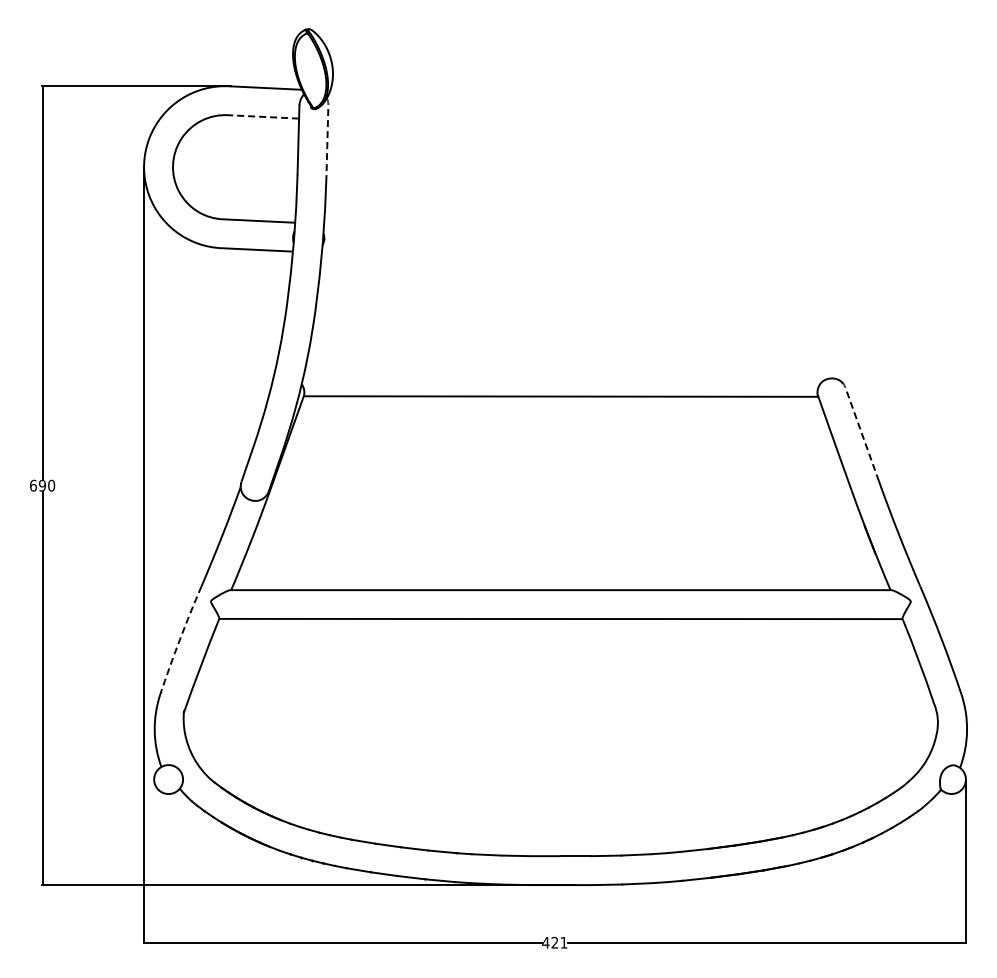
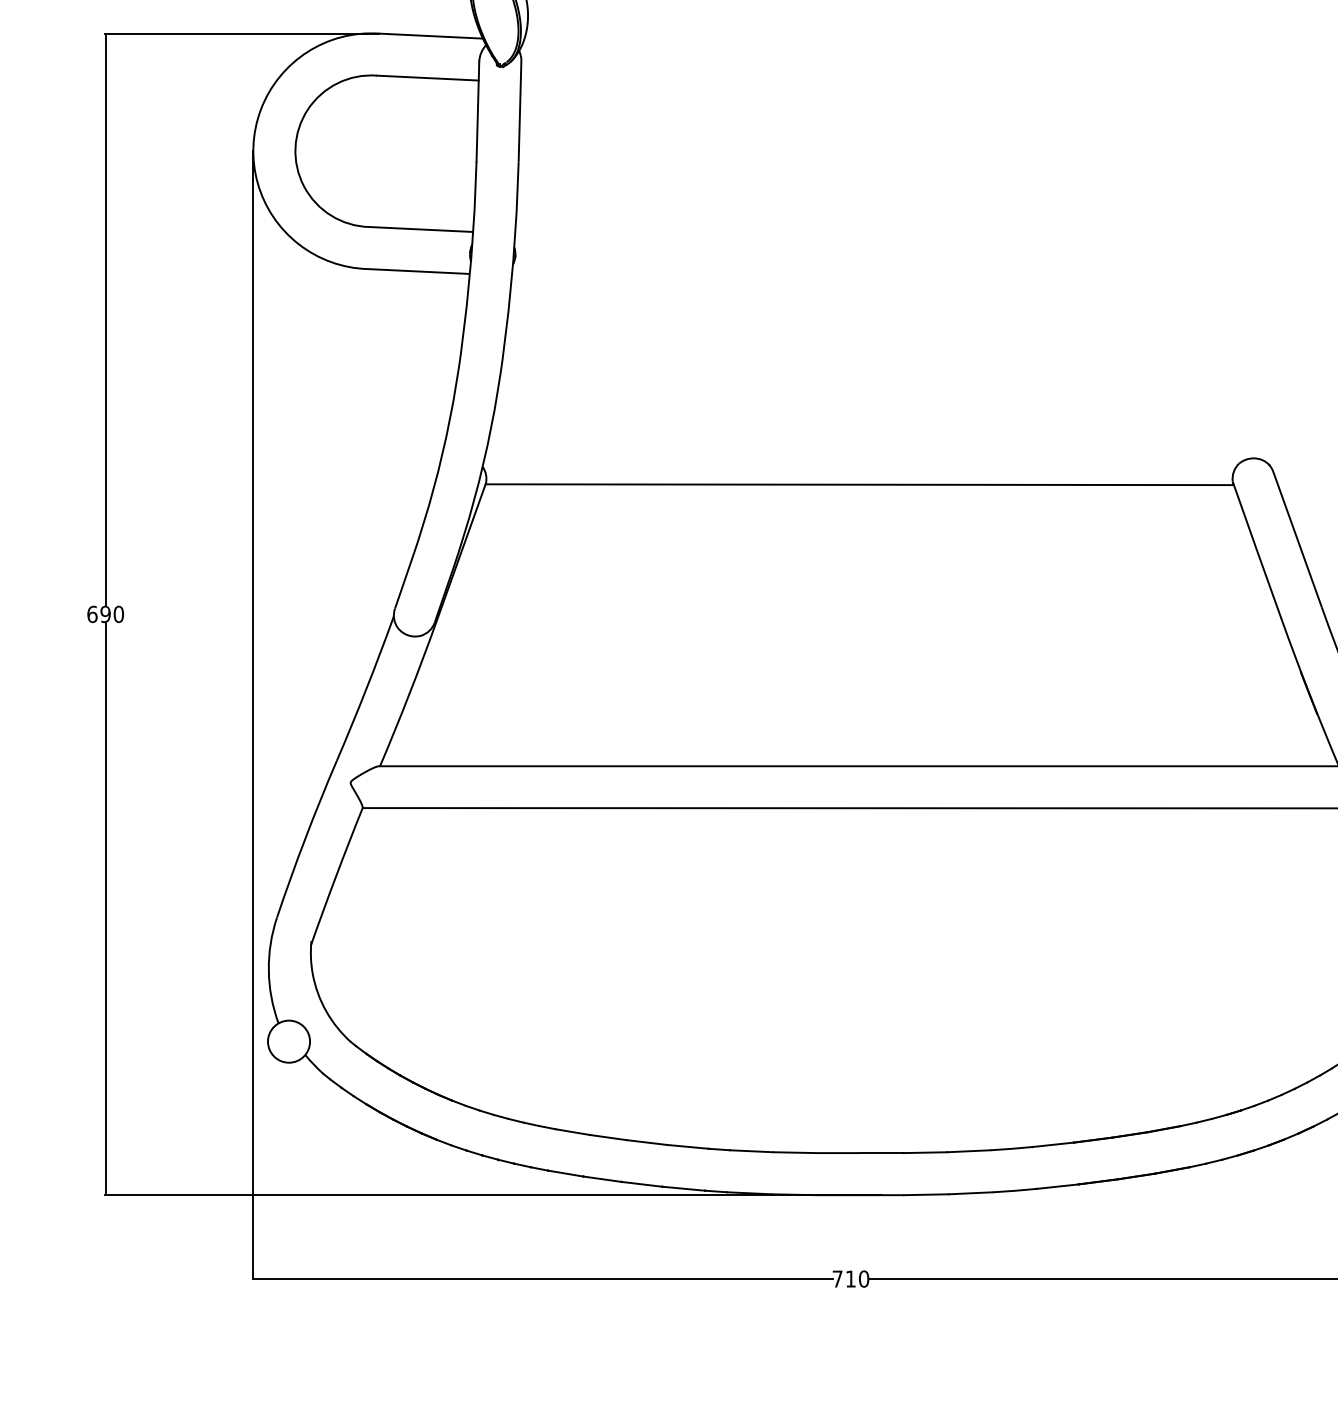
line: (263, 116) -> (427, 77), dashed -> solid
line: (327, 134) -> (520, 103), dashed -> solid
line: (860, 428) -> (1295, 531), dashed -> solid
arc: (179, 639) -> (304, 838), dashed -> solid
text: (554, 942) -> (850, 1278), 421 -> 710

